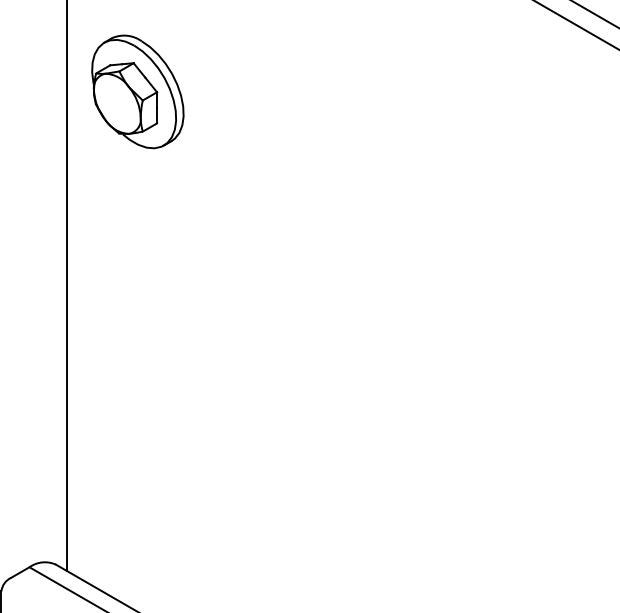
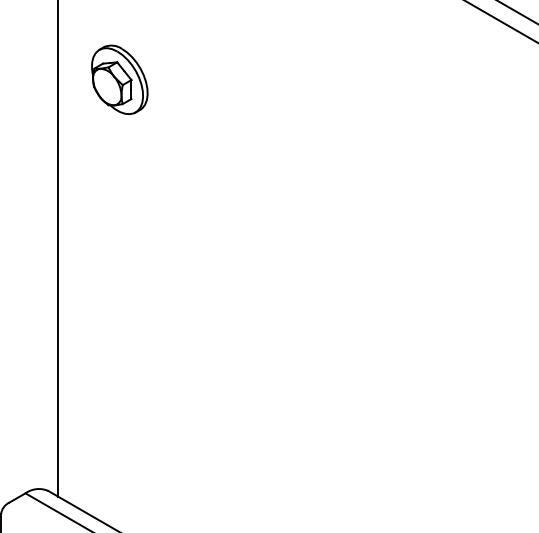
part: (137, 91) -> (119, 79), size x0.7

